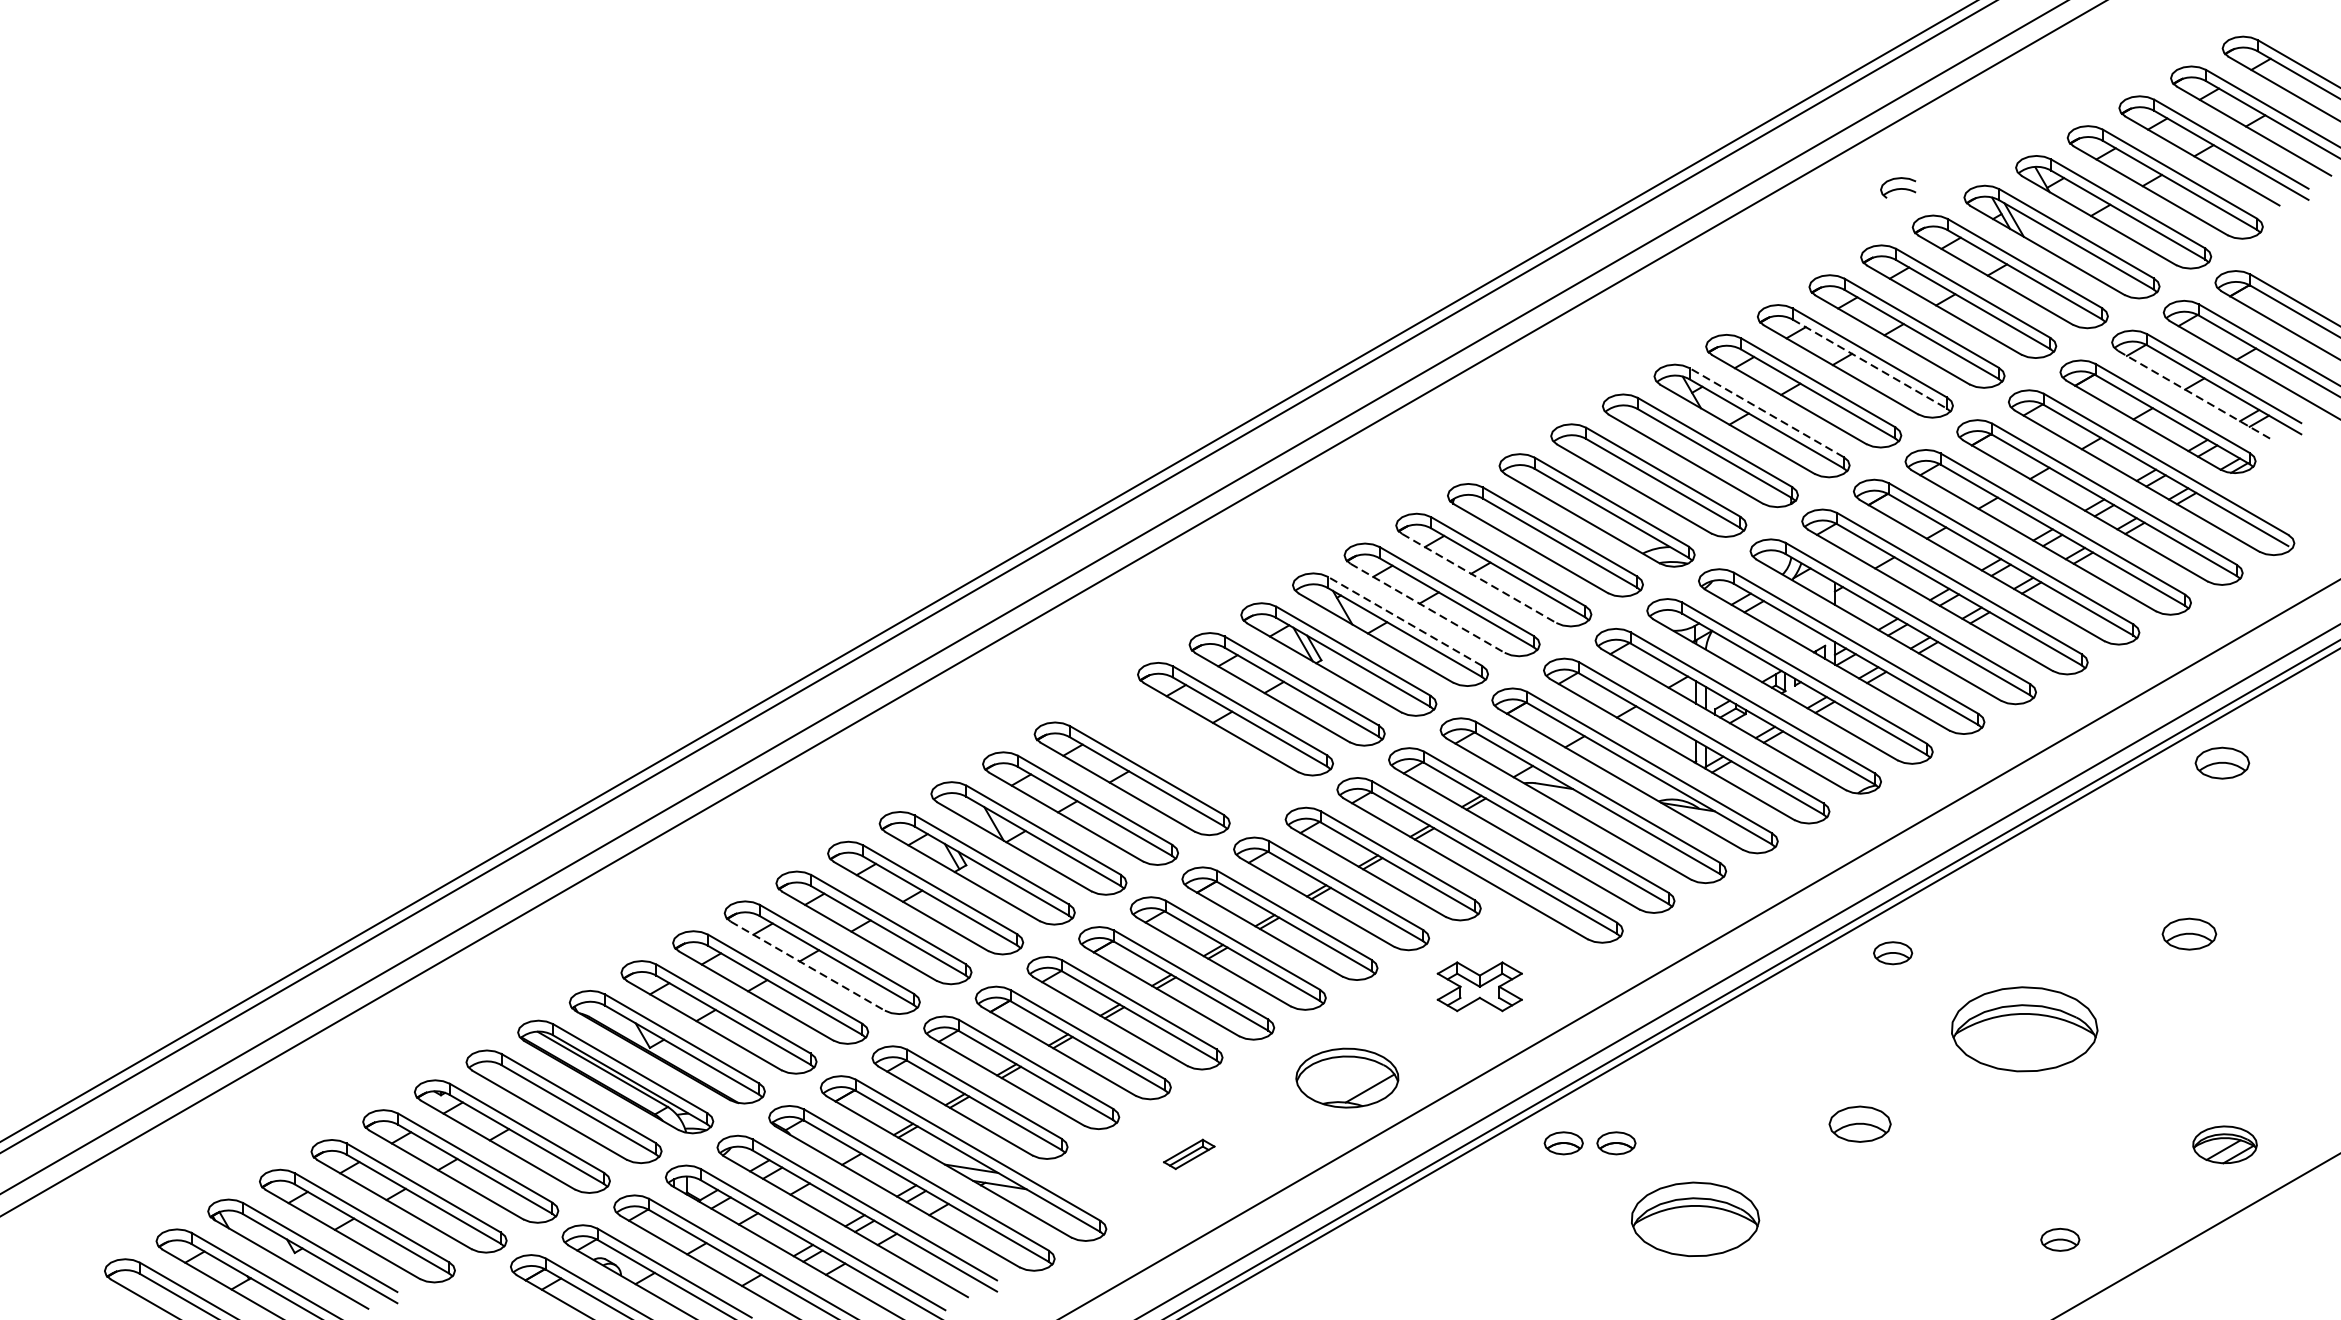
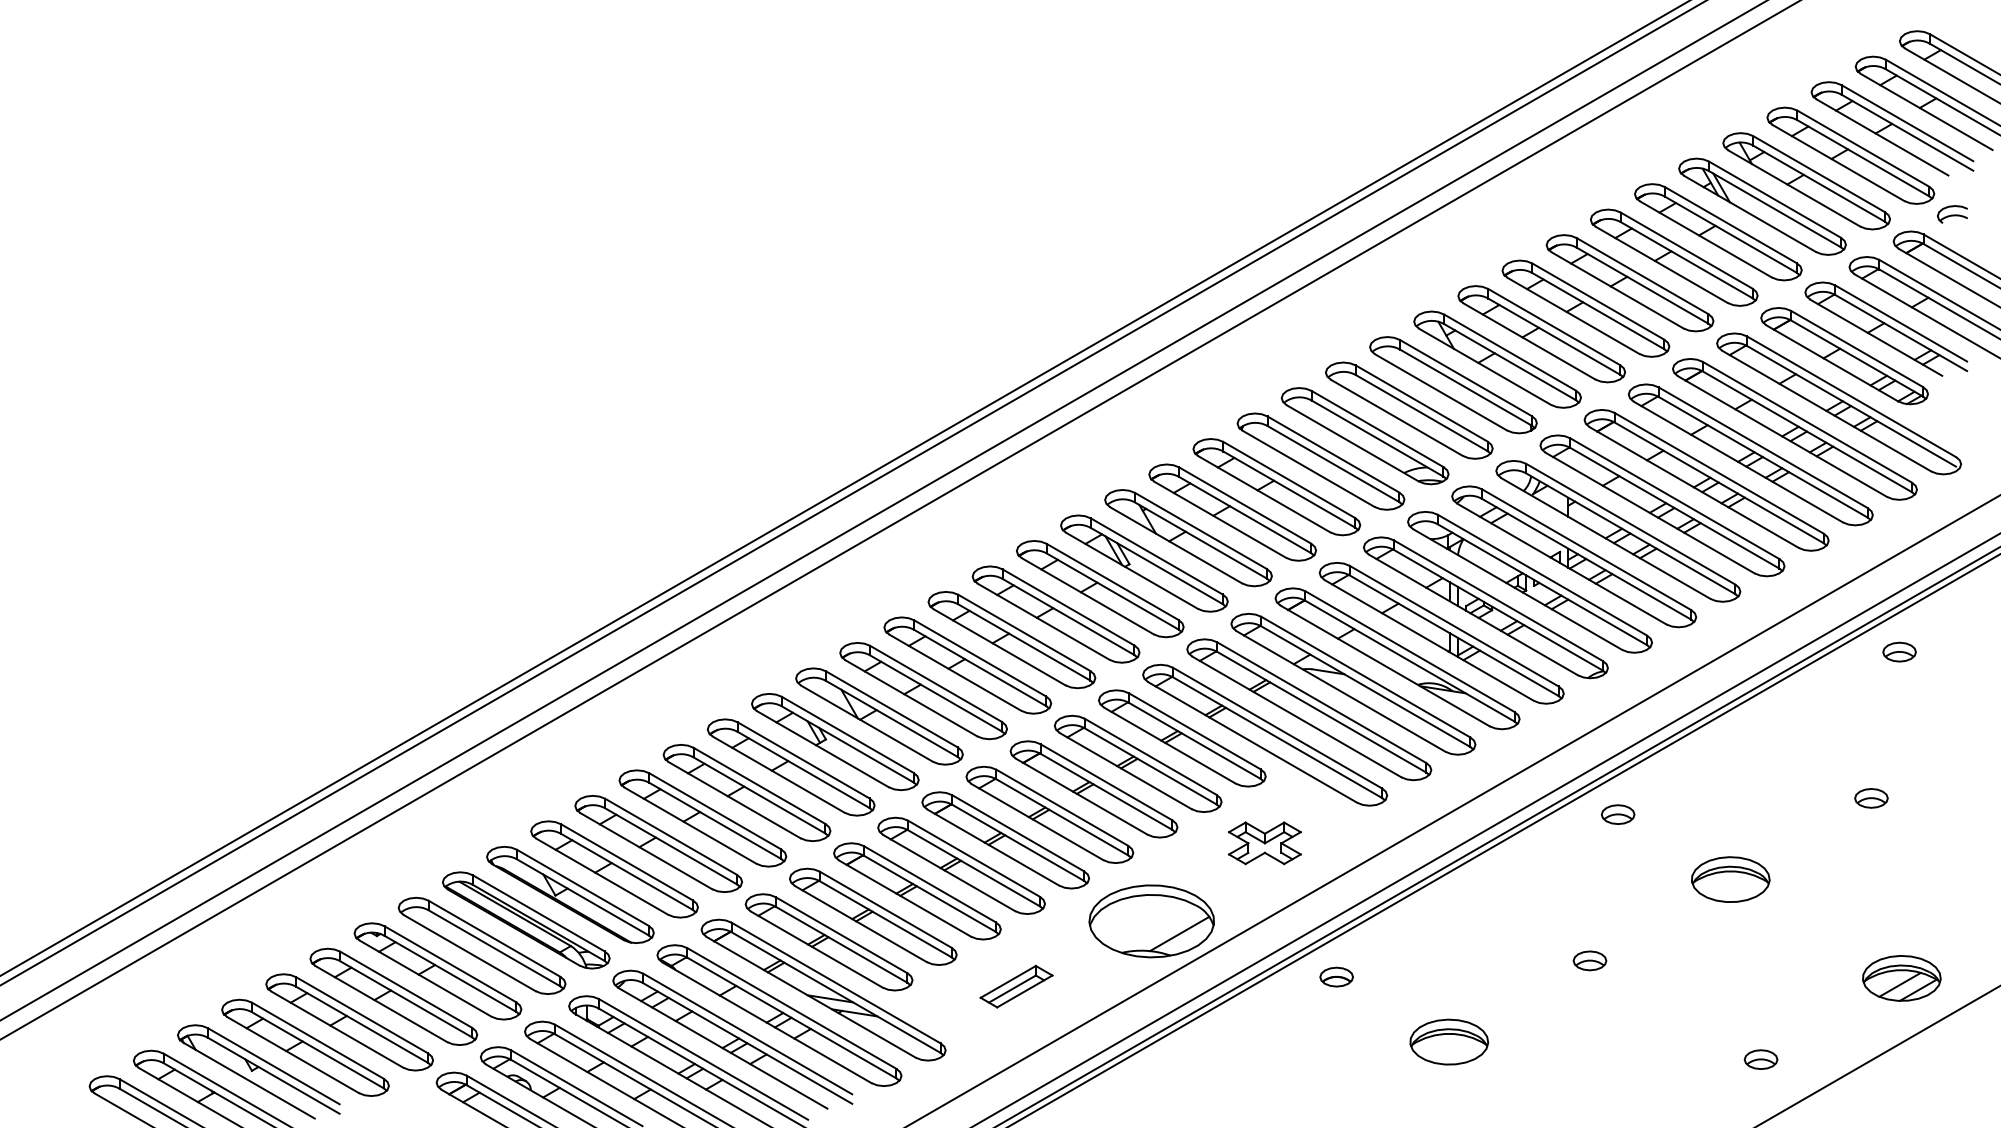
part: (1898, 187) -> (1952, 214), moved
line: (1870, 364) -> (1598, 311), dashed -> solid
line: (2195, 396) -> (1876, 338), dashed -> solid
line: (1765, 412) -> (1509, 352), dashed -> solid
line: (1479, 578) -> (1264, 494), dashed -> solid
line: (1427, 609) -> (1220, 520), dashed -> solid
line: (1404, 620) -> (1200, 530), dashed -> solid
part: (1183, 749) -> (1011, 640), added
part: (2222, 762) -> (1899, 651), size x0.71
part: (2189, 934) -> (1871, 798), size x0.71
line: (807, 965) -> (690, 825), dashed -> solid
part: (2024, 1029) -> (1730, 879), size x0.62
part: (1347, 1078) -> (1151, 921), size x1.43
part: (1859, 1123) -> (1589, 960), size x0.62
part: (1616, 1142) -> (1381, 976), removed
part: (2224, 1144) -> (1901, 978), size x1.43
part: (1189, 1154) -> (1016, 986), size x1.67
part: (1695, 1218) -> (1449, 1041), size x0.71

